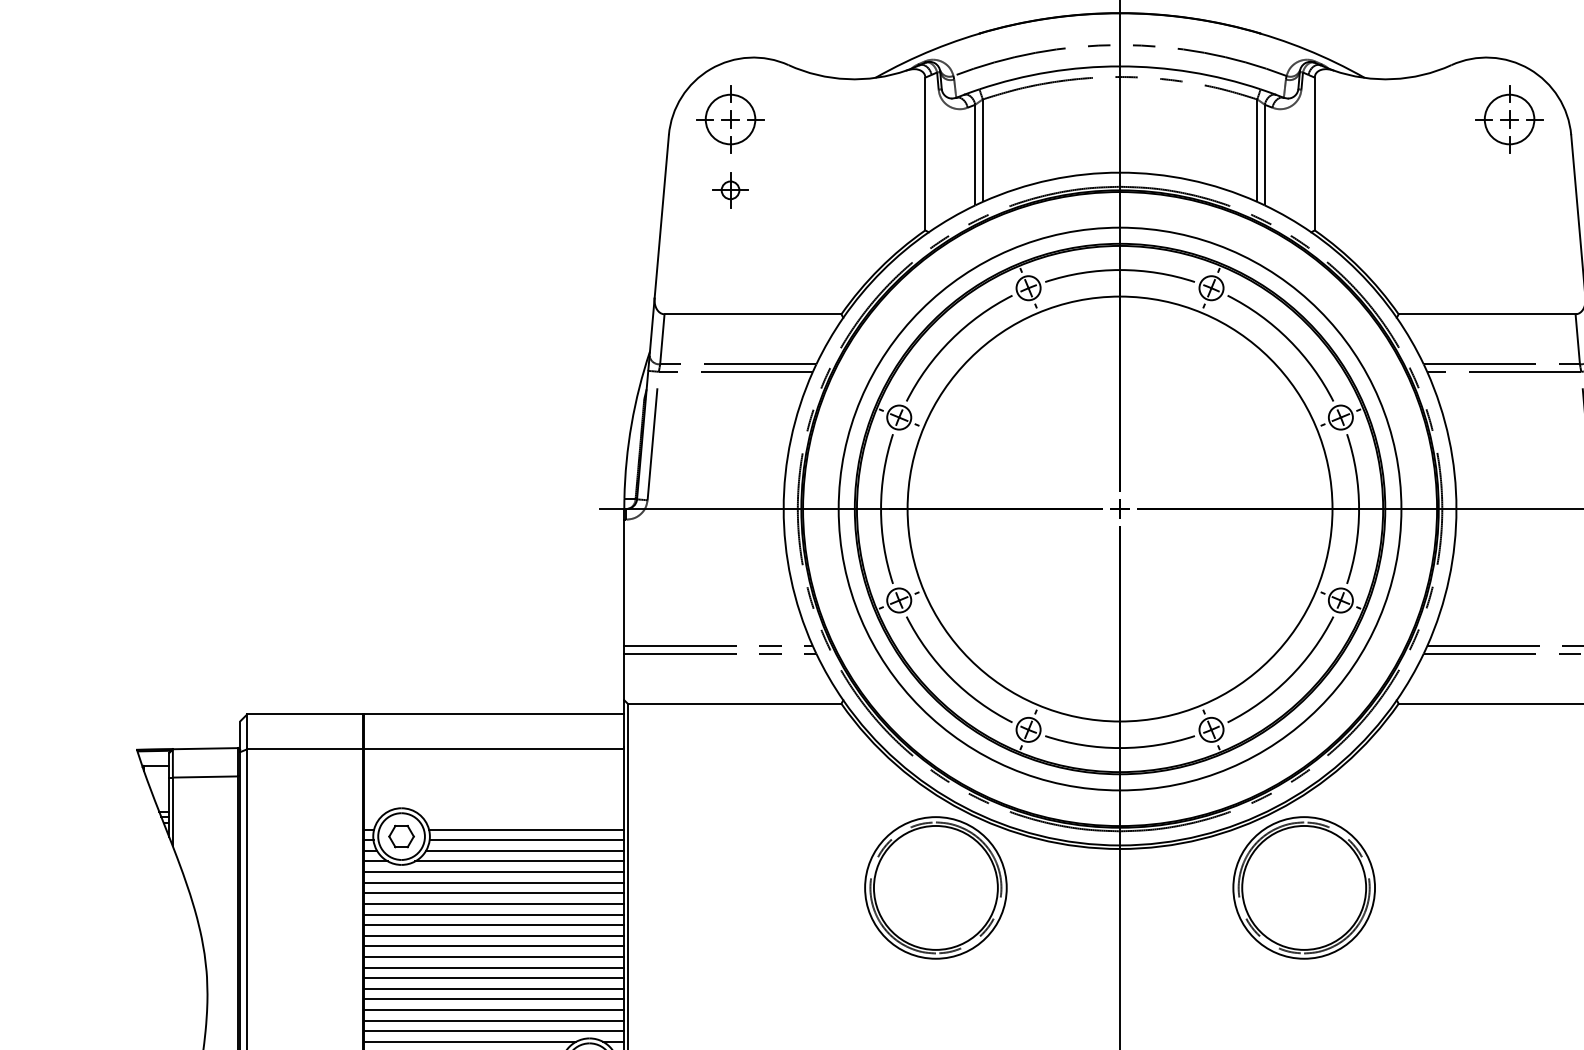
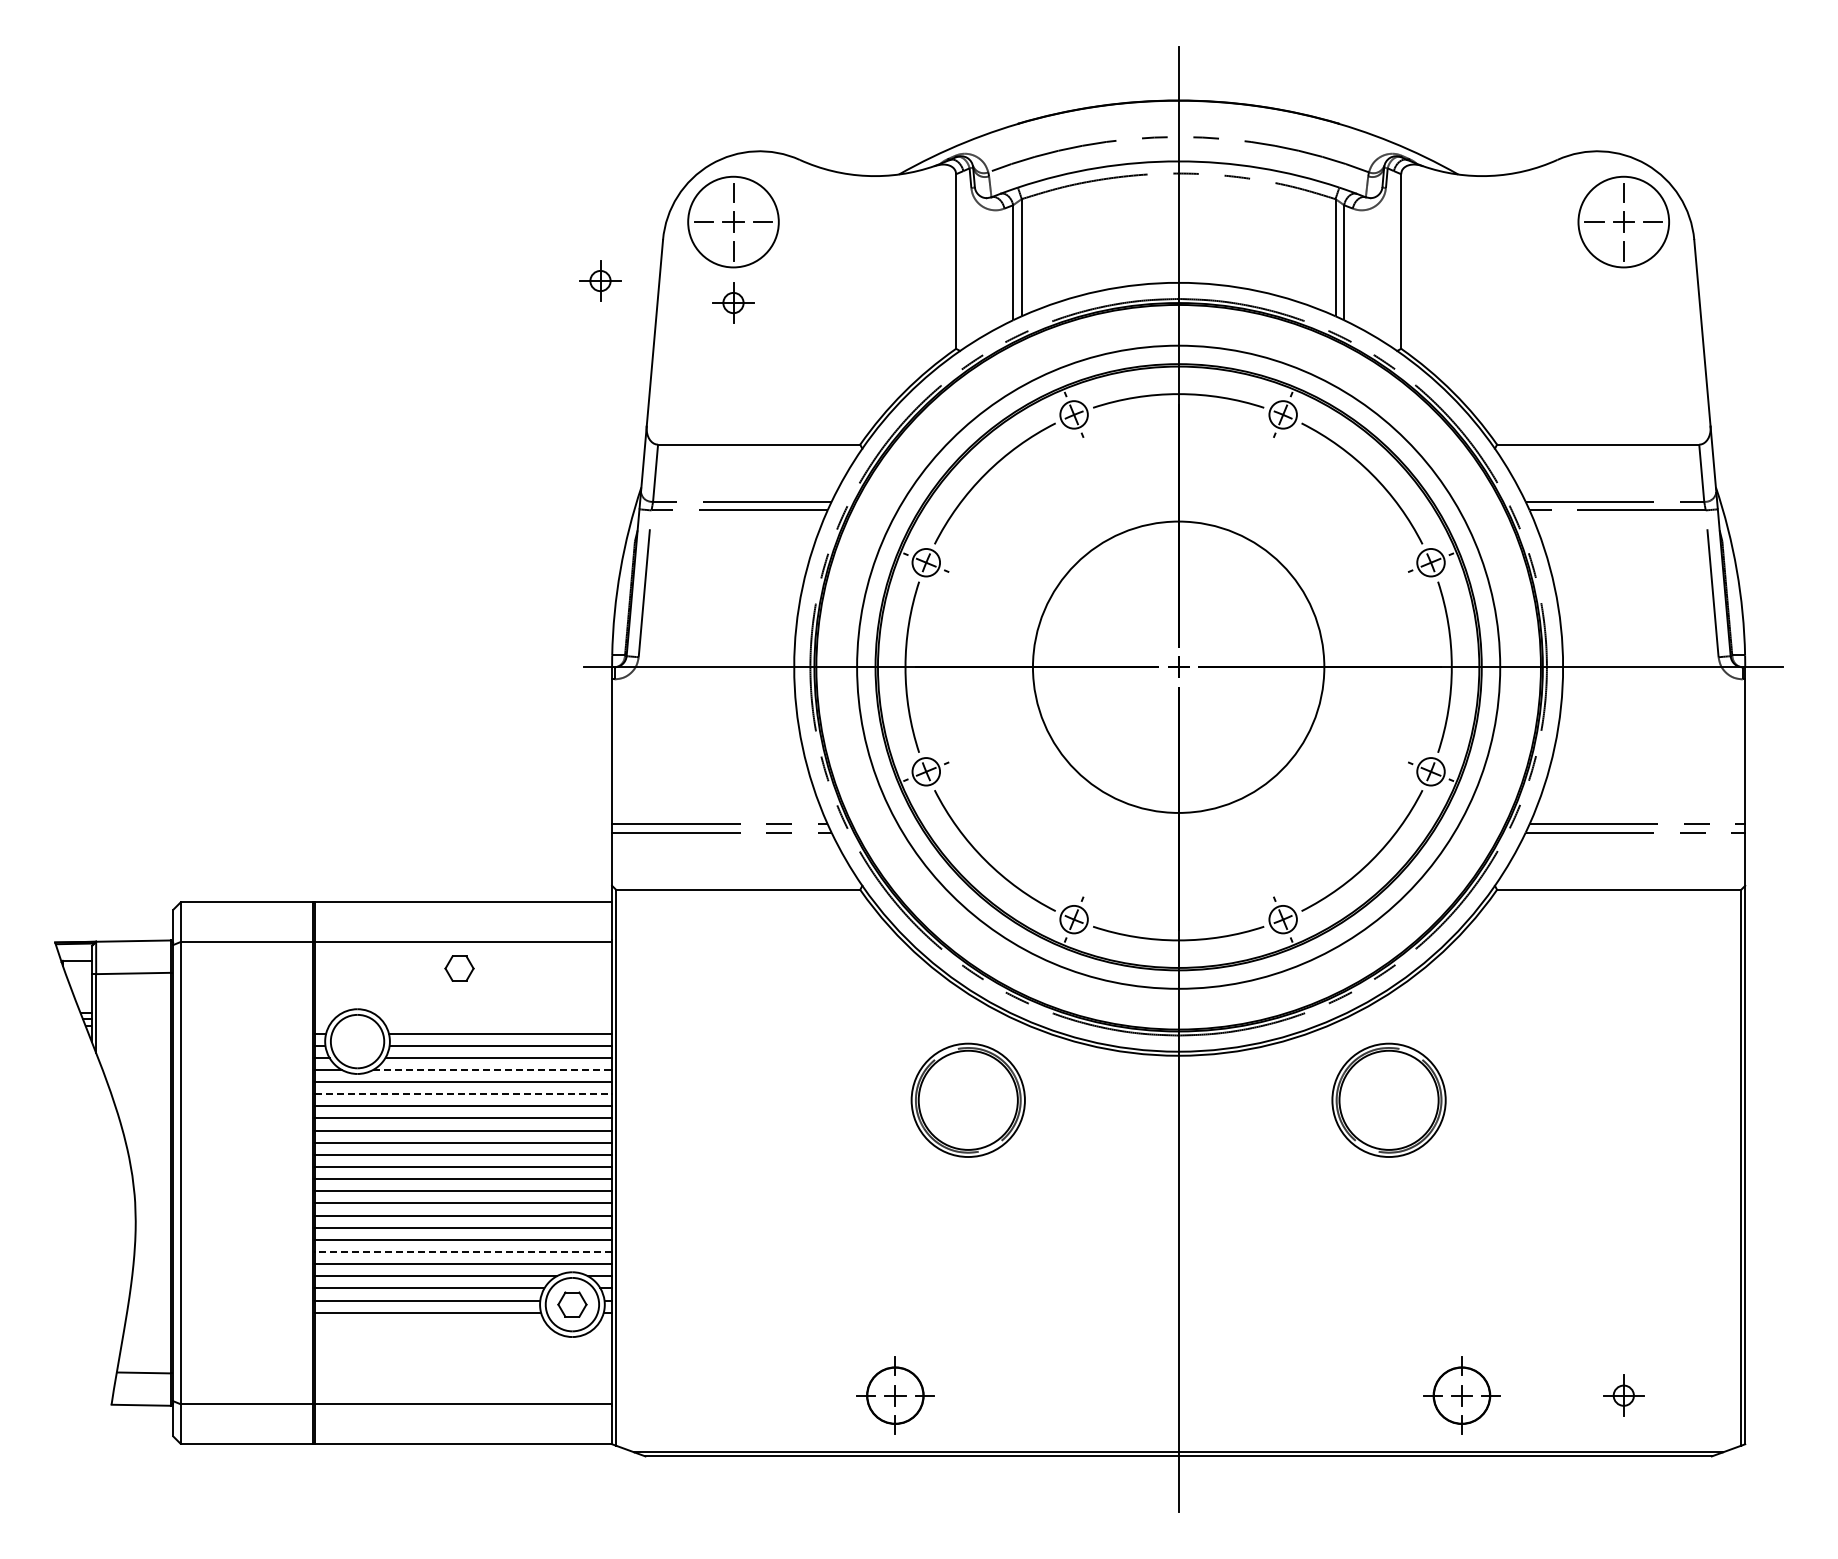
circle: (730, 119) -> (733, 221), size x1.6
circle: (1509, 119) -> (1623, 221), size x1.6
part: (614, 170) -> (600, 280), added
circle: (1119, 509) -> (1178, 667), size x0.6
part: (401, 836) -> (459, 968), moved
line: (520, 861) -> (493, 1069), solid -> dashed
line: (494, 882) -> (463, 1094), solid -> dashed
part: (936, 888) -> (968, 1100), size x0.7
part: (1303, 888) -> (1388, 1100), size x0.7
line: (494, 1021) -> (463, 1252), solid -> dashed

